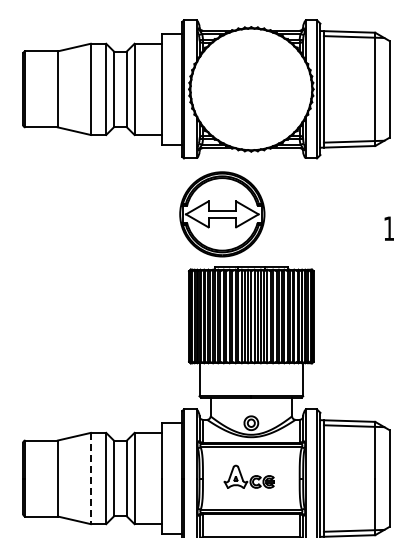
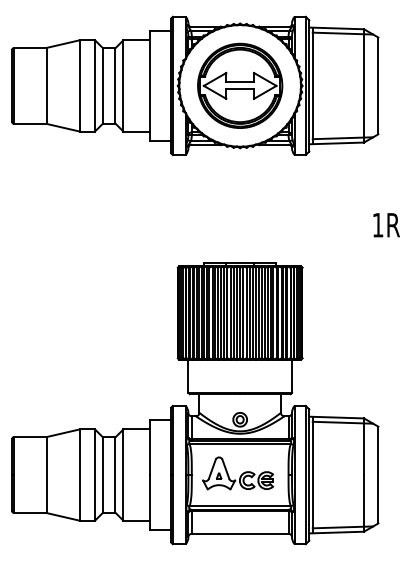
part: (222, 213) -> (240, 85), moved
part: (248, 476) -> (237, 473), size x1.43
line: (90, 478) -> (79, 475), dashed -> solid

